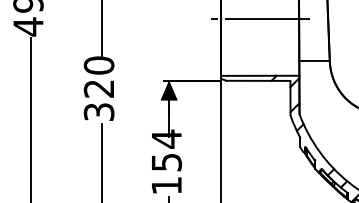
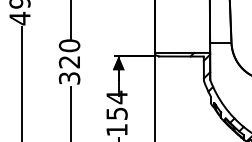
line: (260, 19) -> (182, 13), removed

